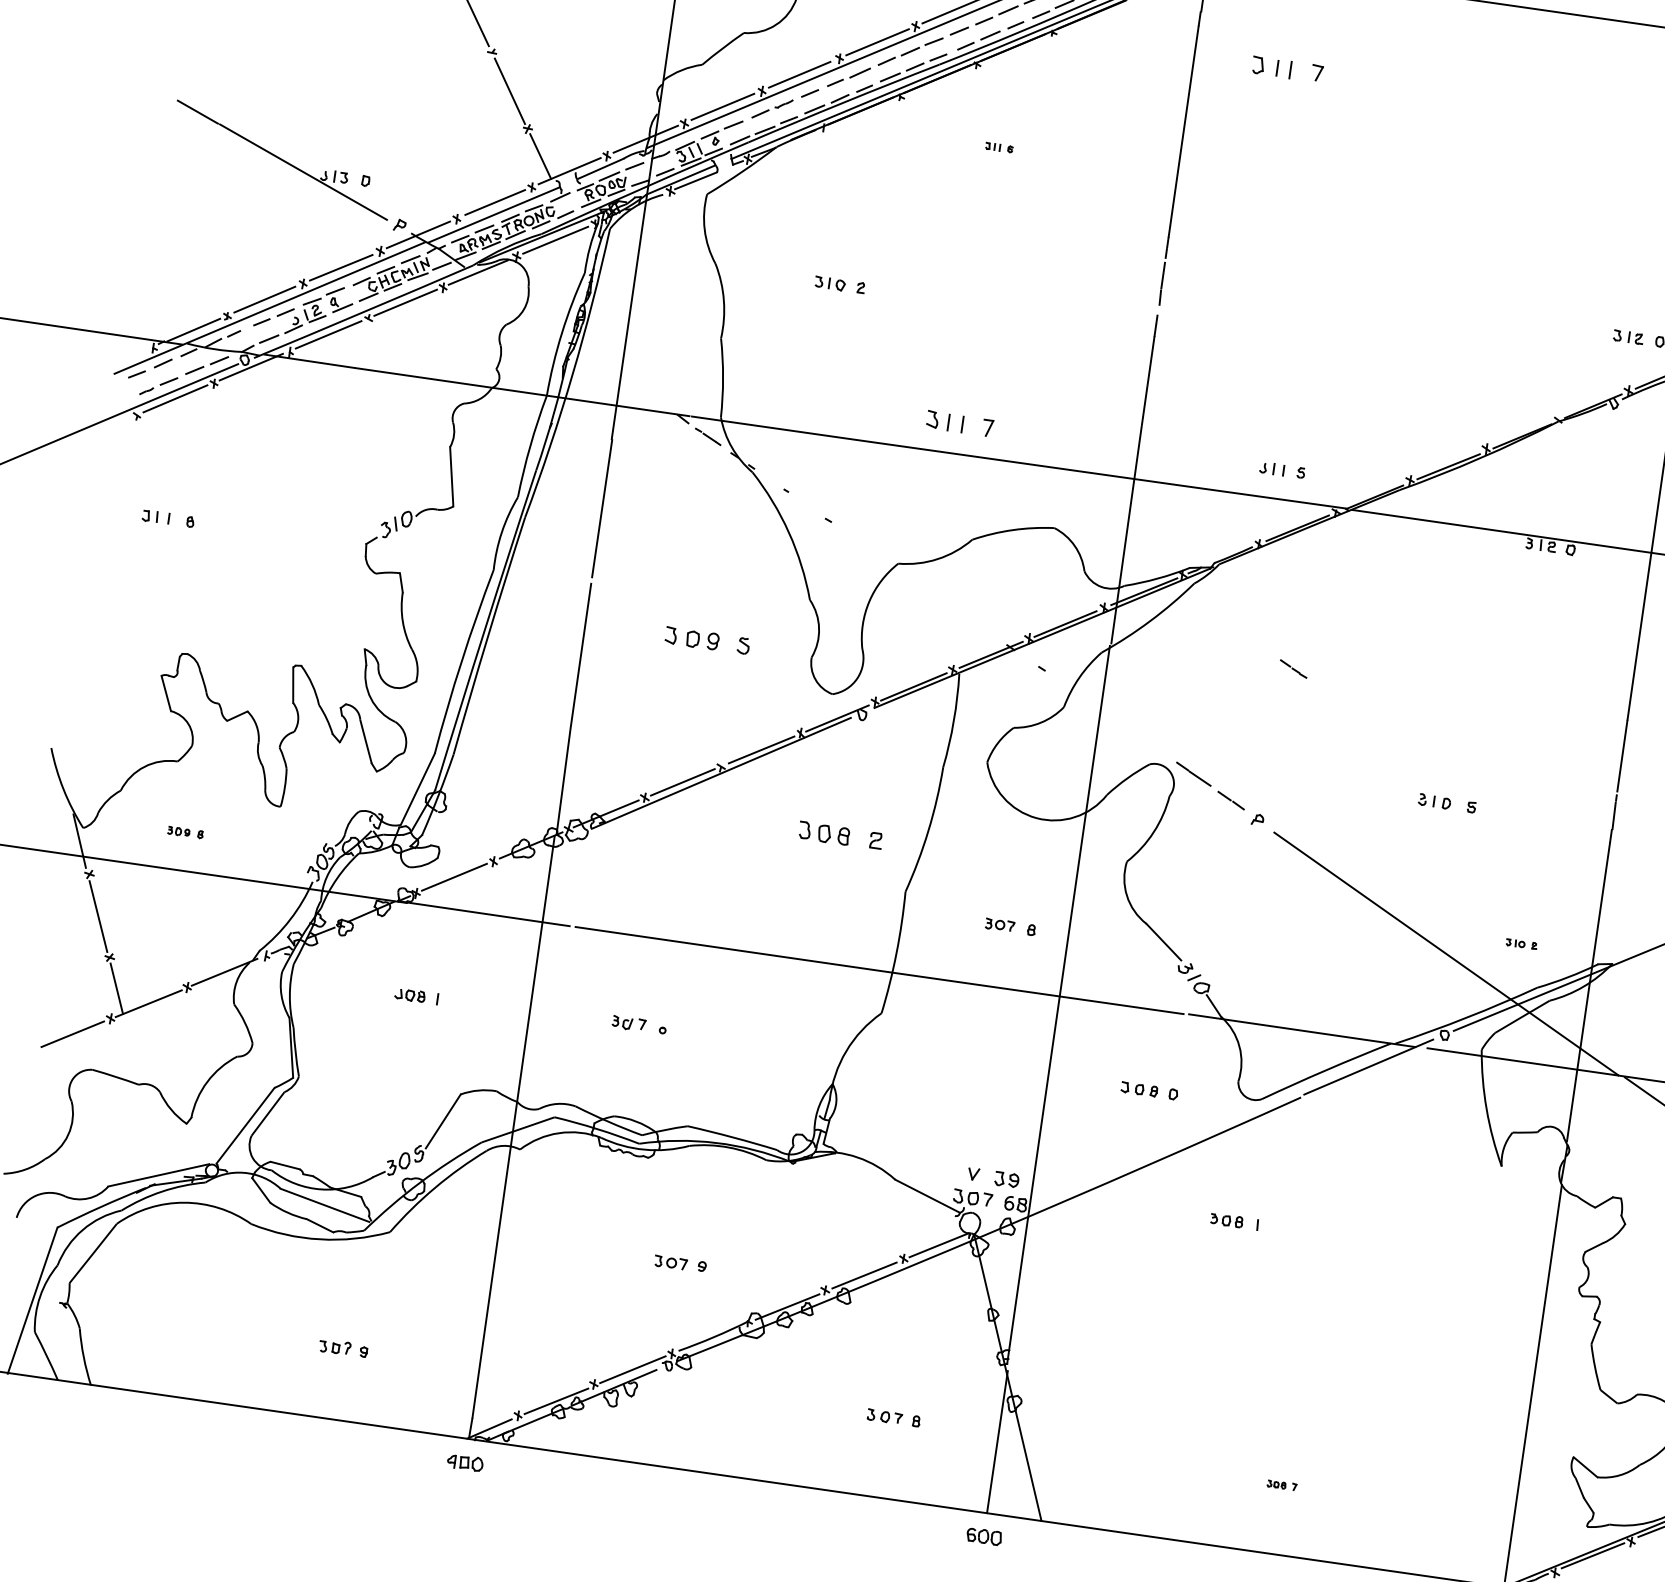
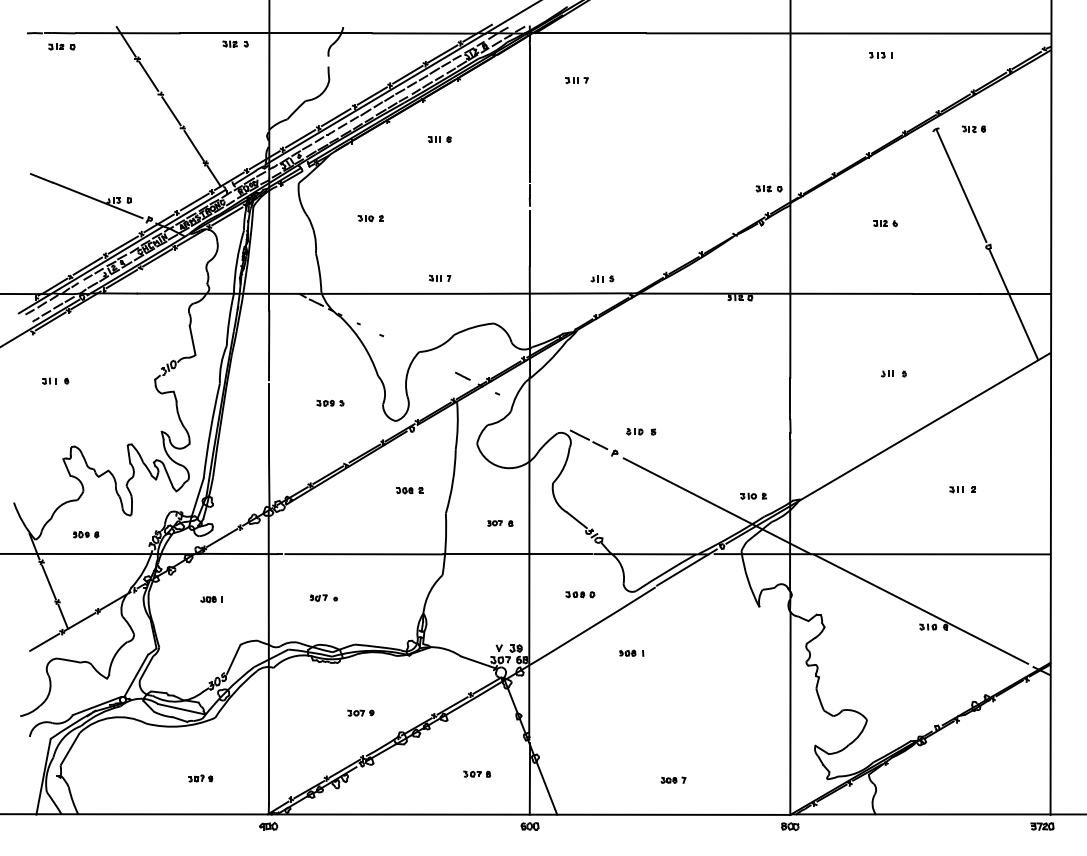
part: (1287, 69) -> (576, 80), size x0.62
part: (998, 147) -> (439, 139), size x1.67
part: (961, 421) -> (440, 277), size x0.62
part: (707, 638) -> (330, 402), size x0.62
line: (1293, 667) -> (462, 375), moved
part: (1448, 802) -> (641, 431), moved
part: (186, 831) -> (86, 534), size x1.43
part: (839, 835) -> (409, 490), size x0.62
part: (1521, 942) -> (753, 495), size x1.67
part: (1282, 1483) -> (673, 779), size x1.67

